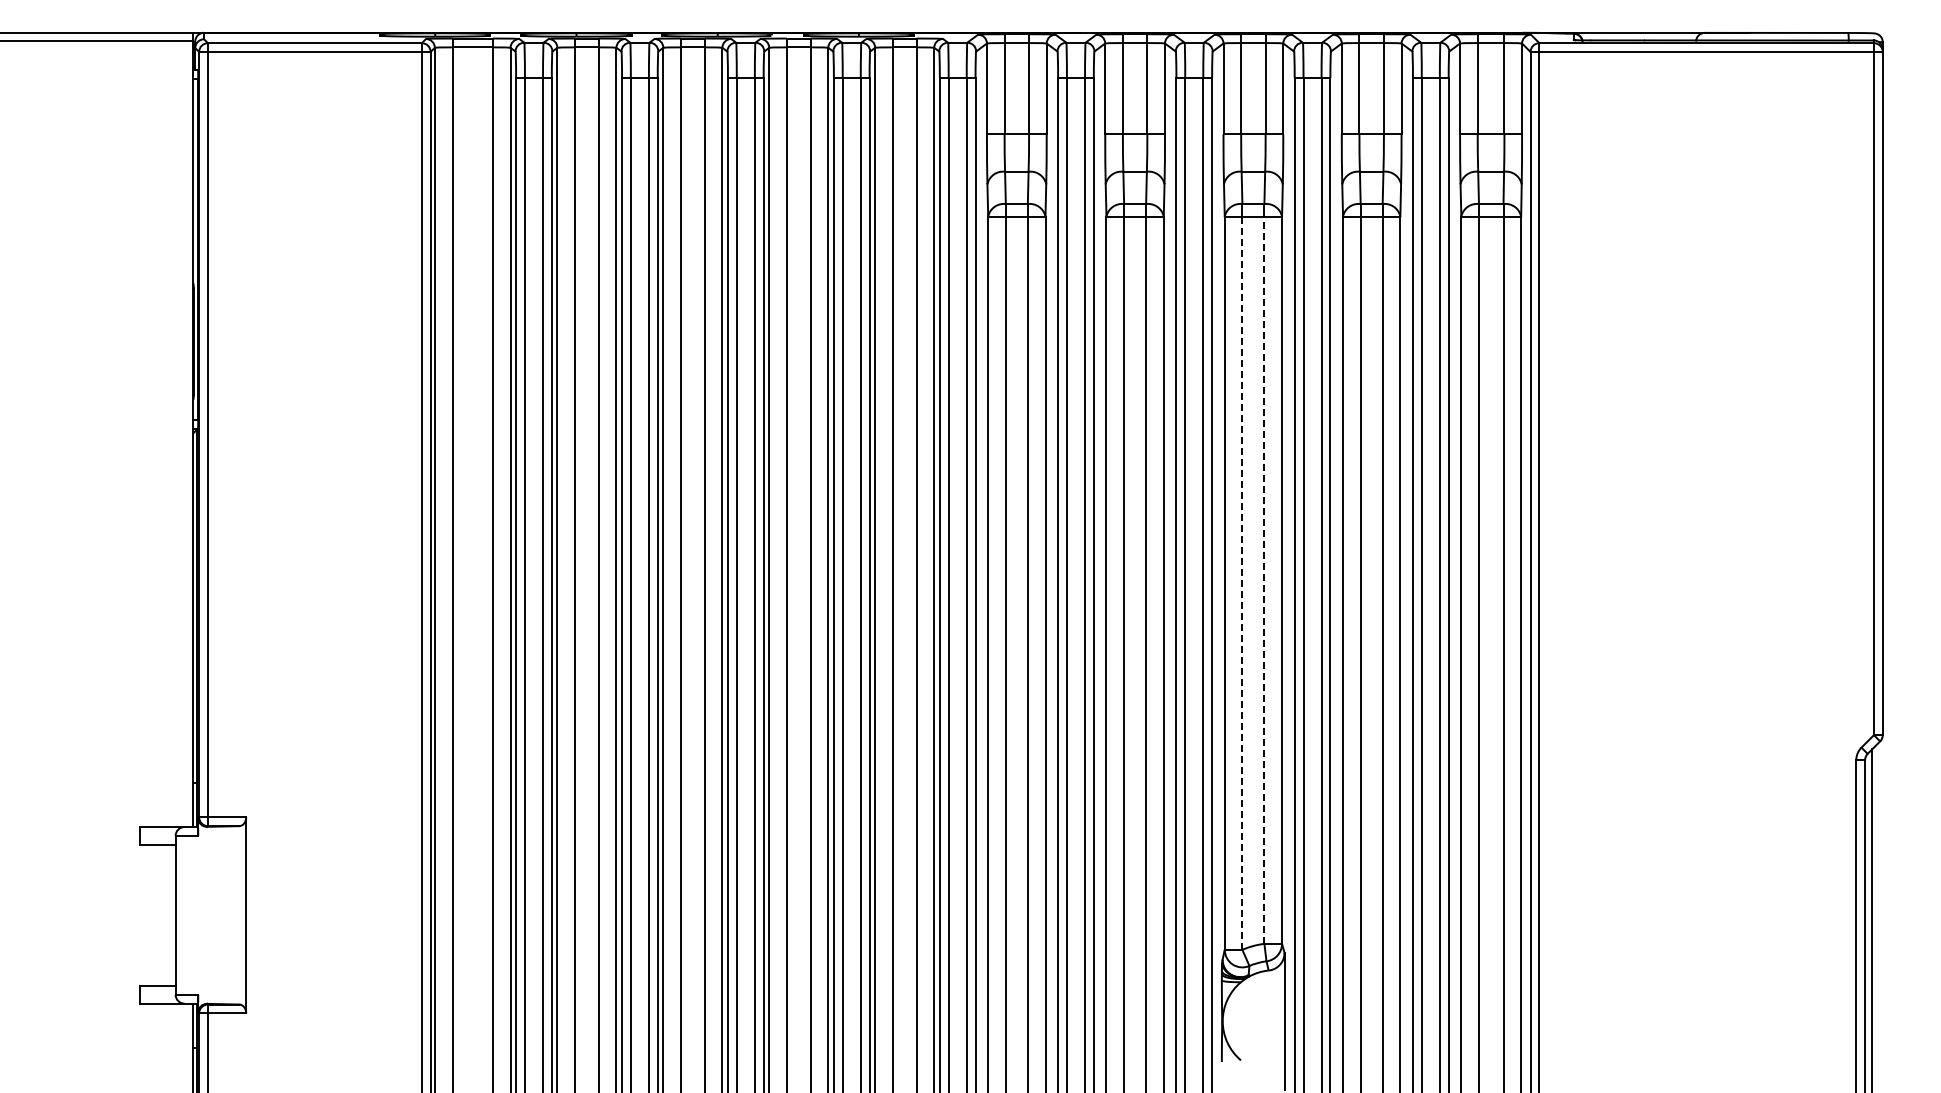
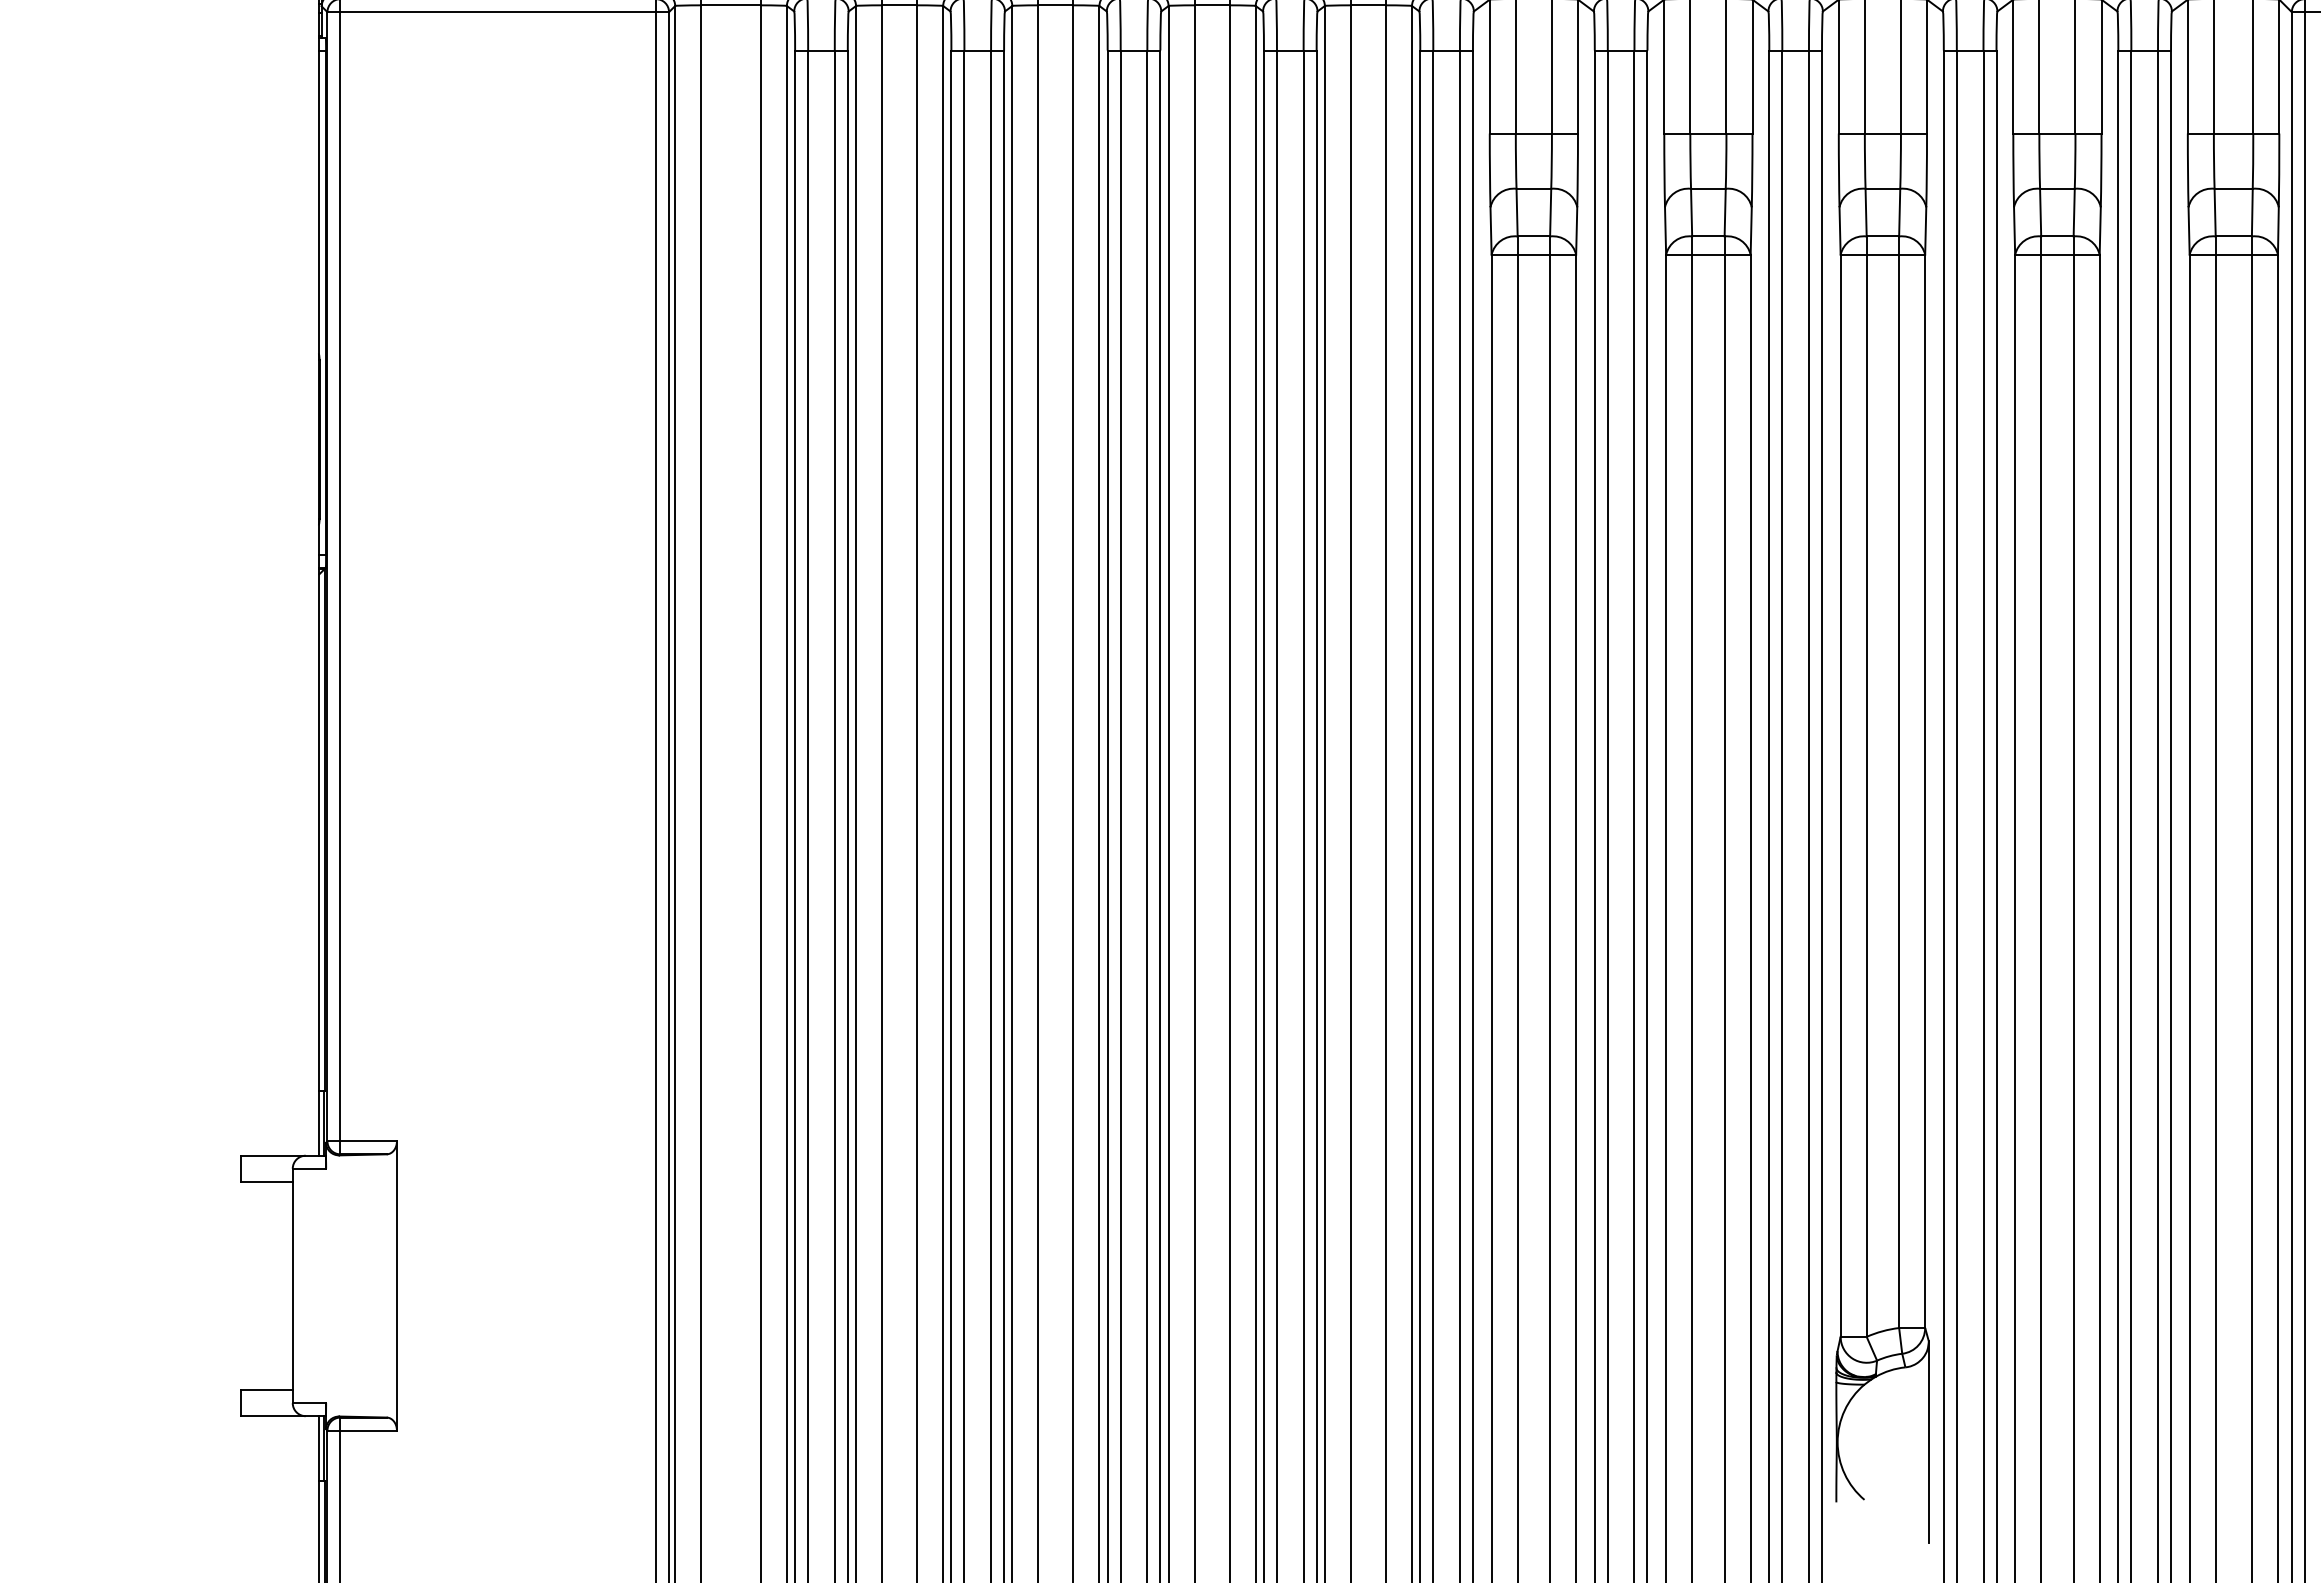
line: (1264, 580) -> (1899, 791), dashed -> solid
line: (1242, 583) -> (1866, 796), dashed -> solid

